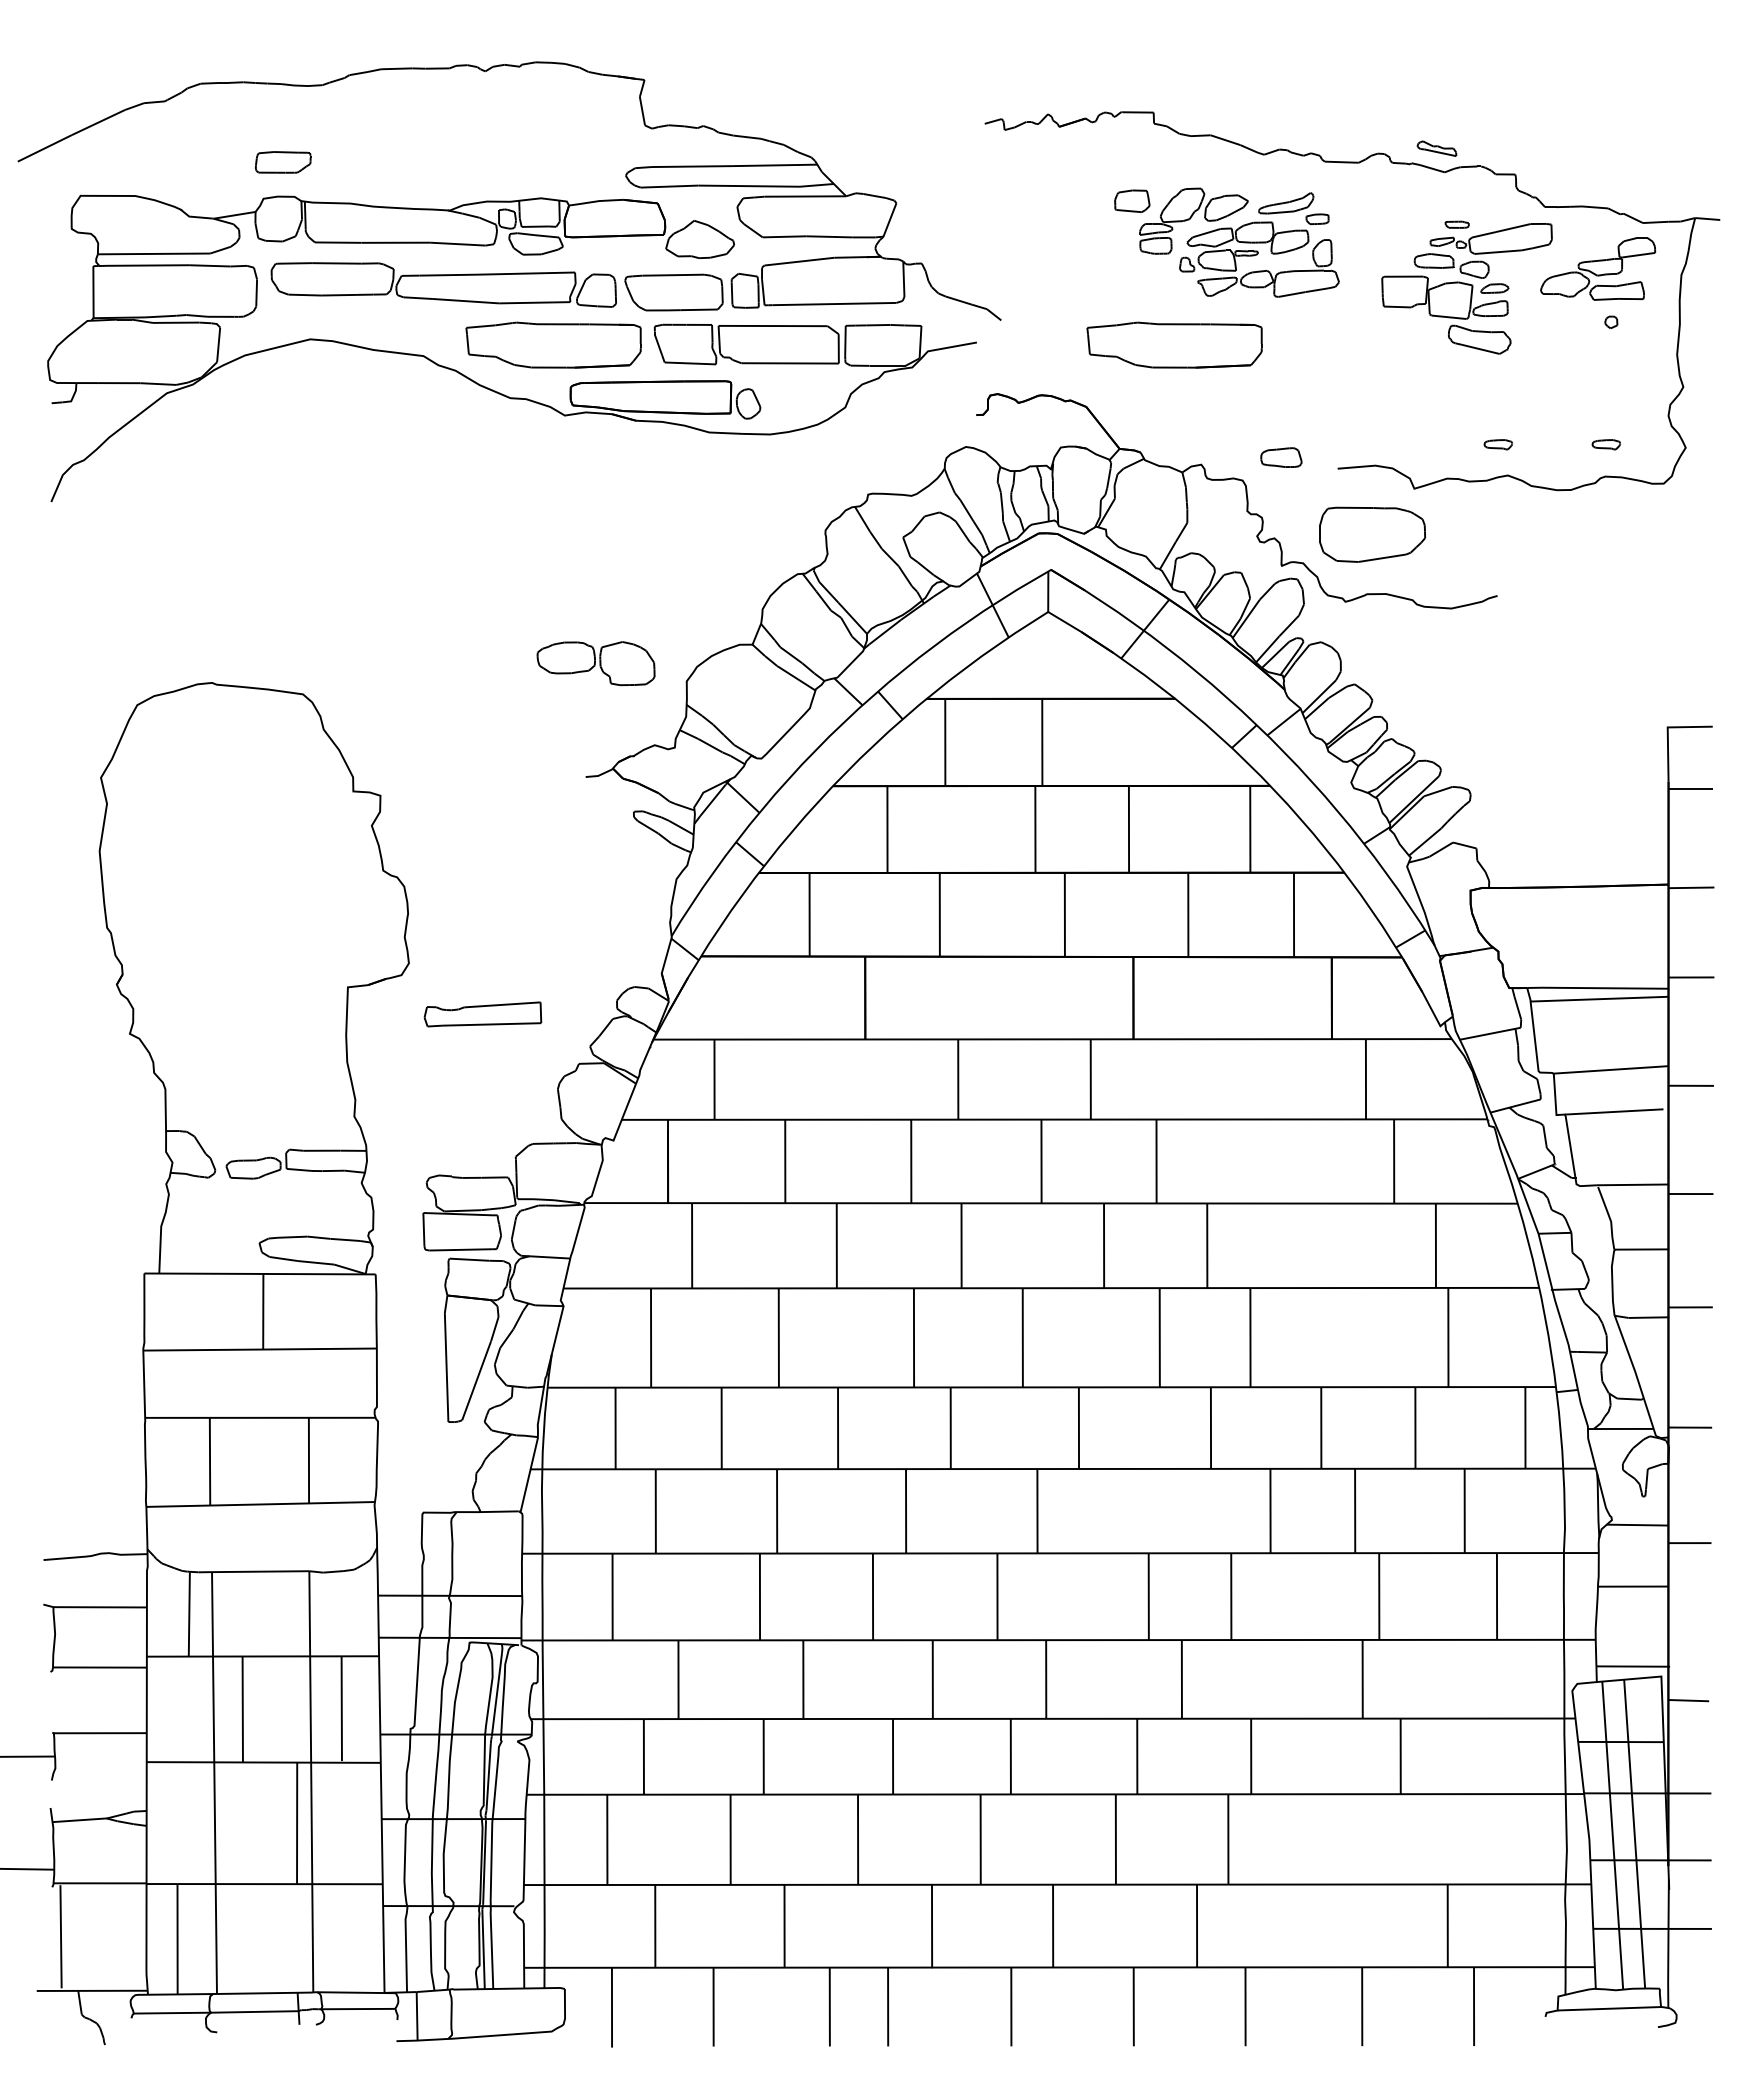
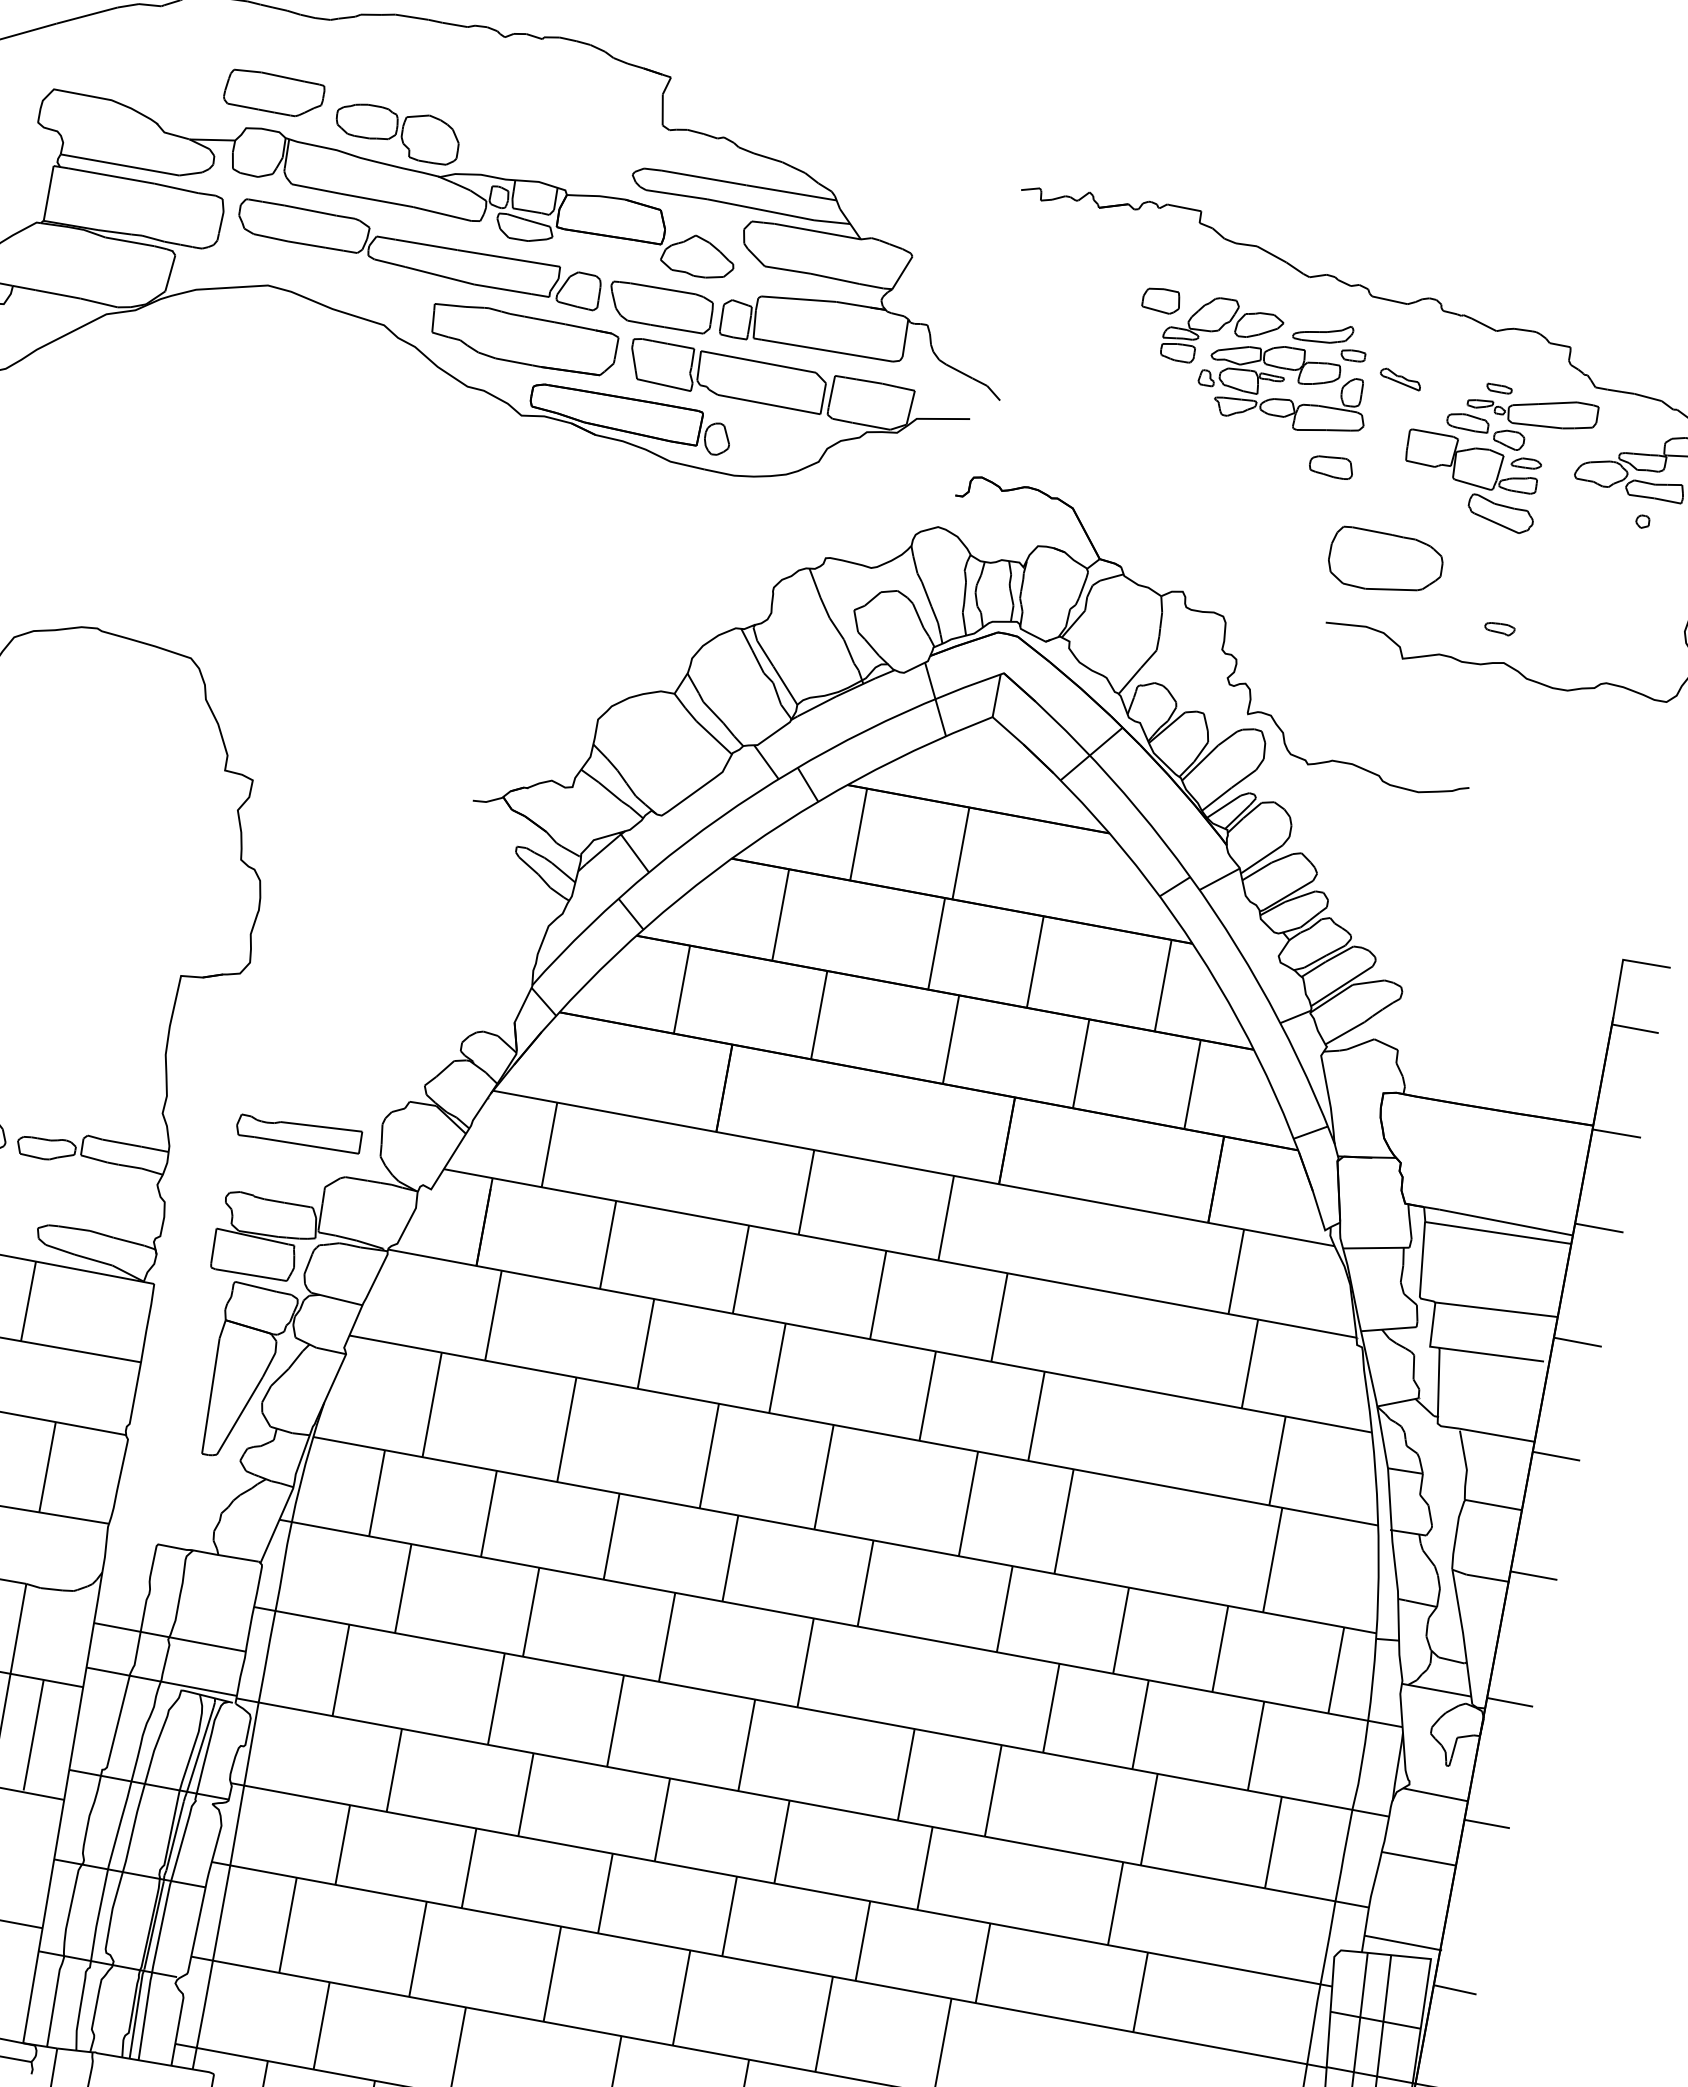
part: (1436, 148) -> (1400, 378), moved
part: (282, 162) -> (273, 93), size x1.67
part: (1174, 344) -> (1178, 459), removed
part: (1605, 444) -> (1612, 649), removed
part: (1281, 457) -> (1331, 466), moved
part: (1372, 534) -> (1385, 562), moved
part: (595, 663) -> (396, 132), moved
part: (482, 1014) -> (298, 1133), moved

